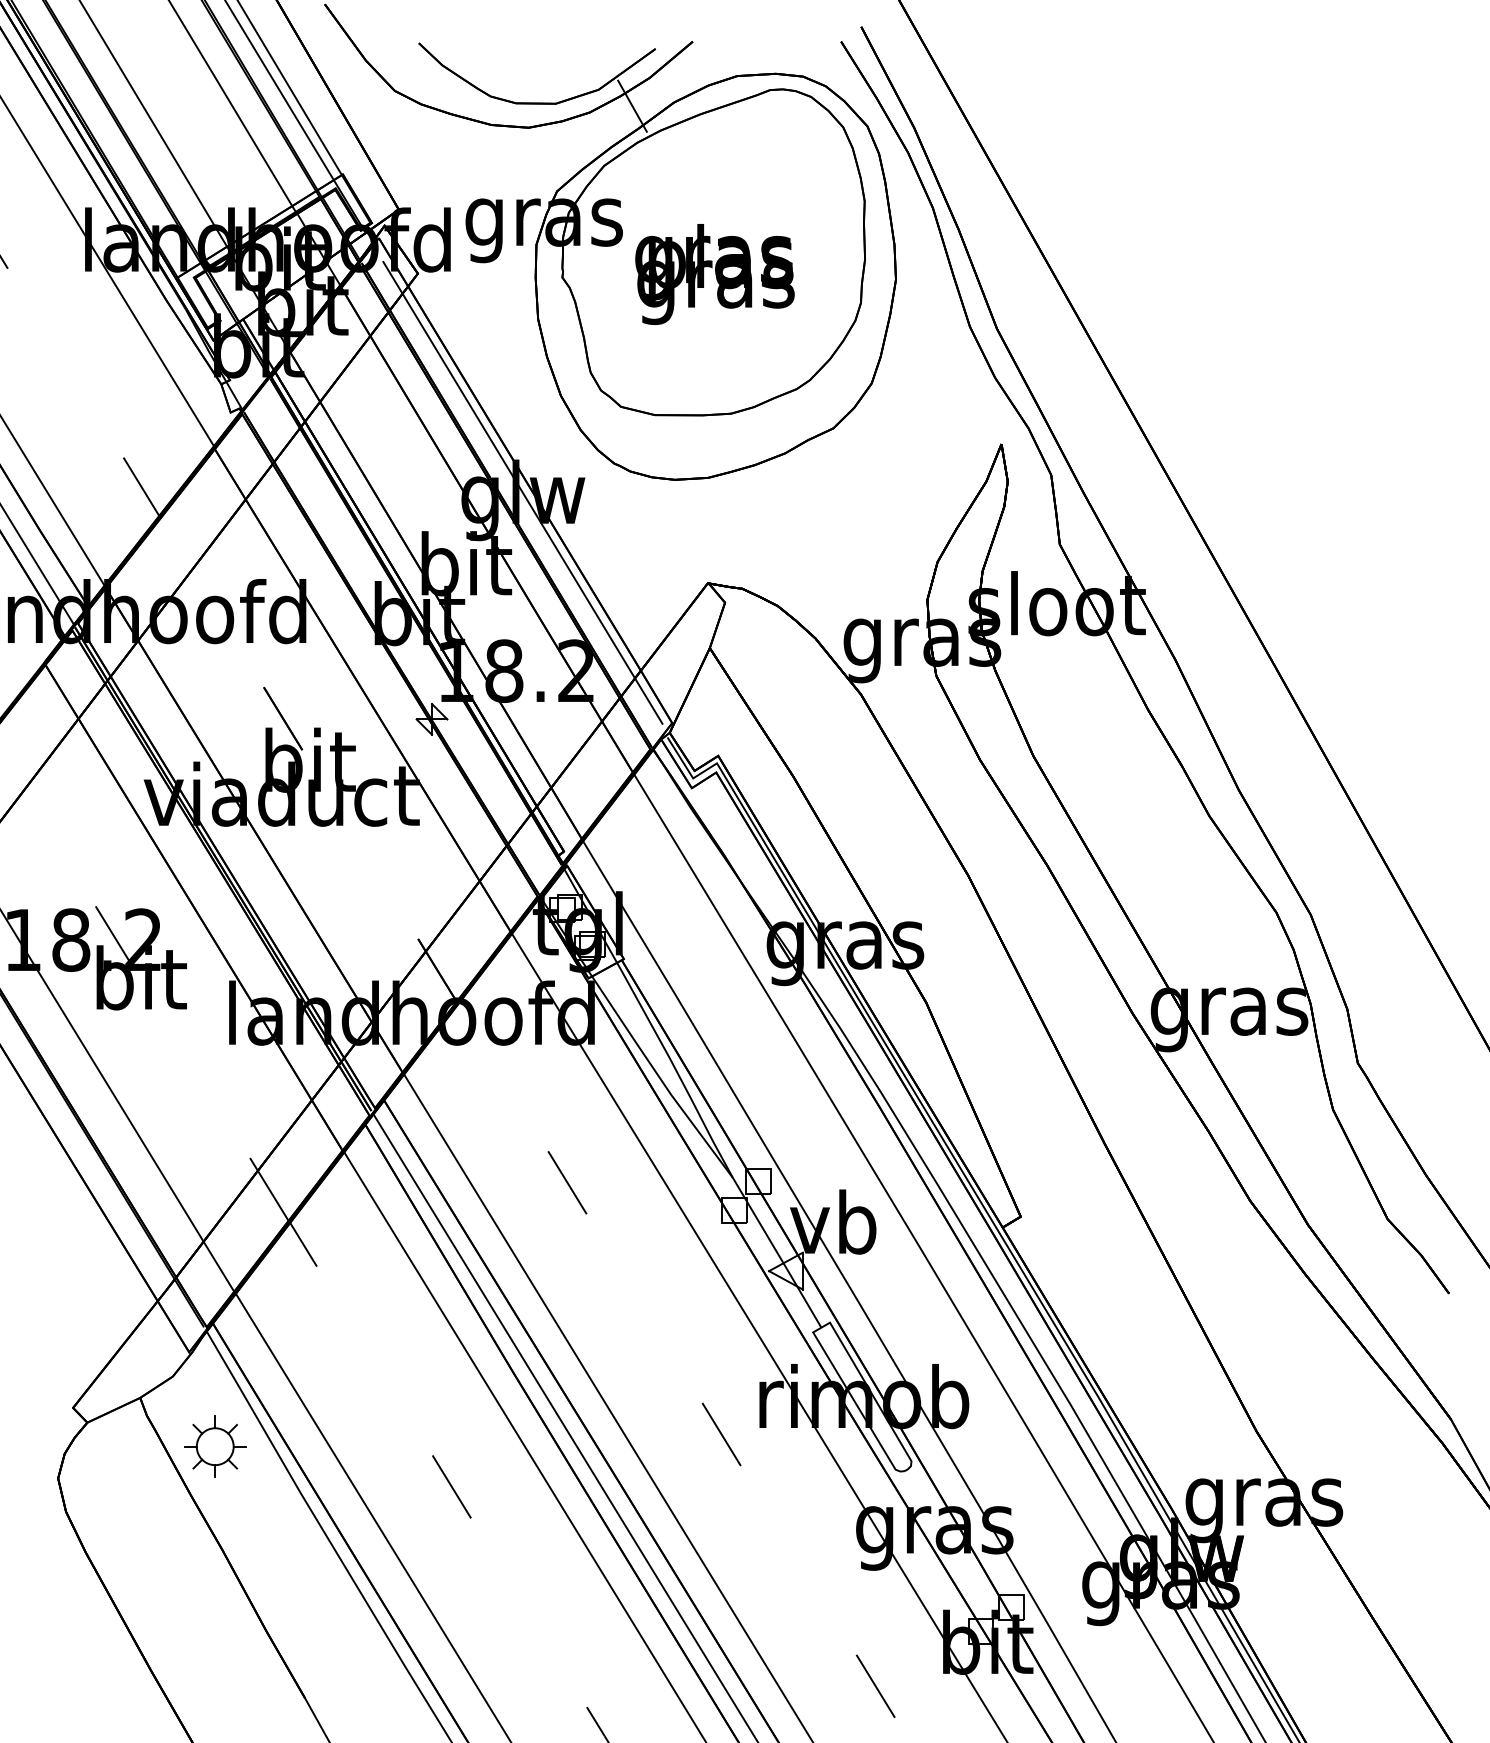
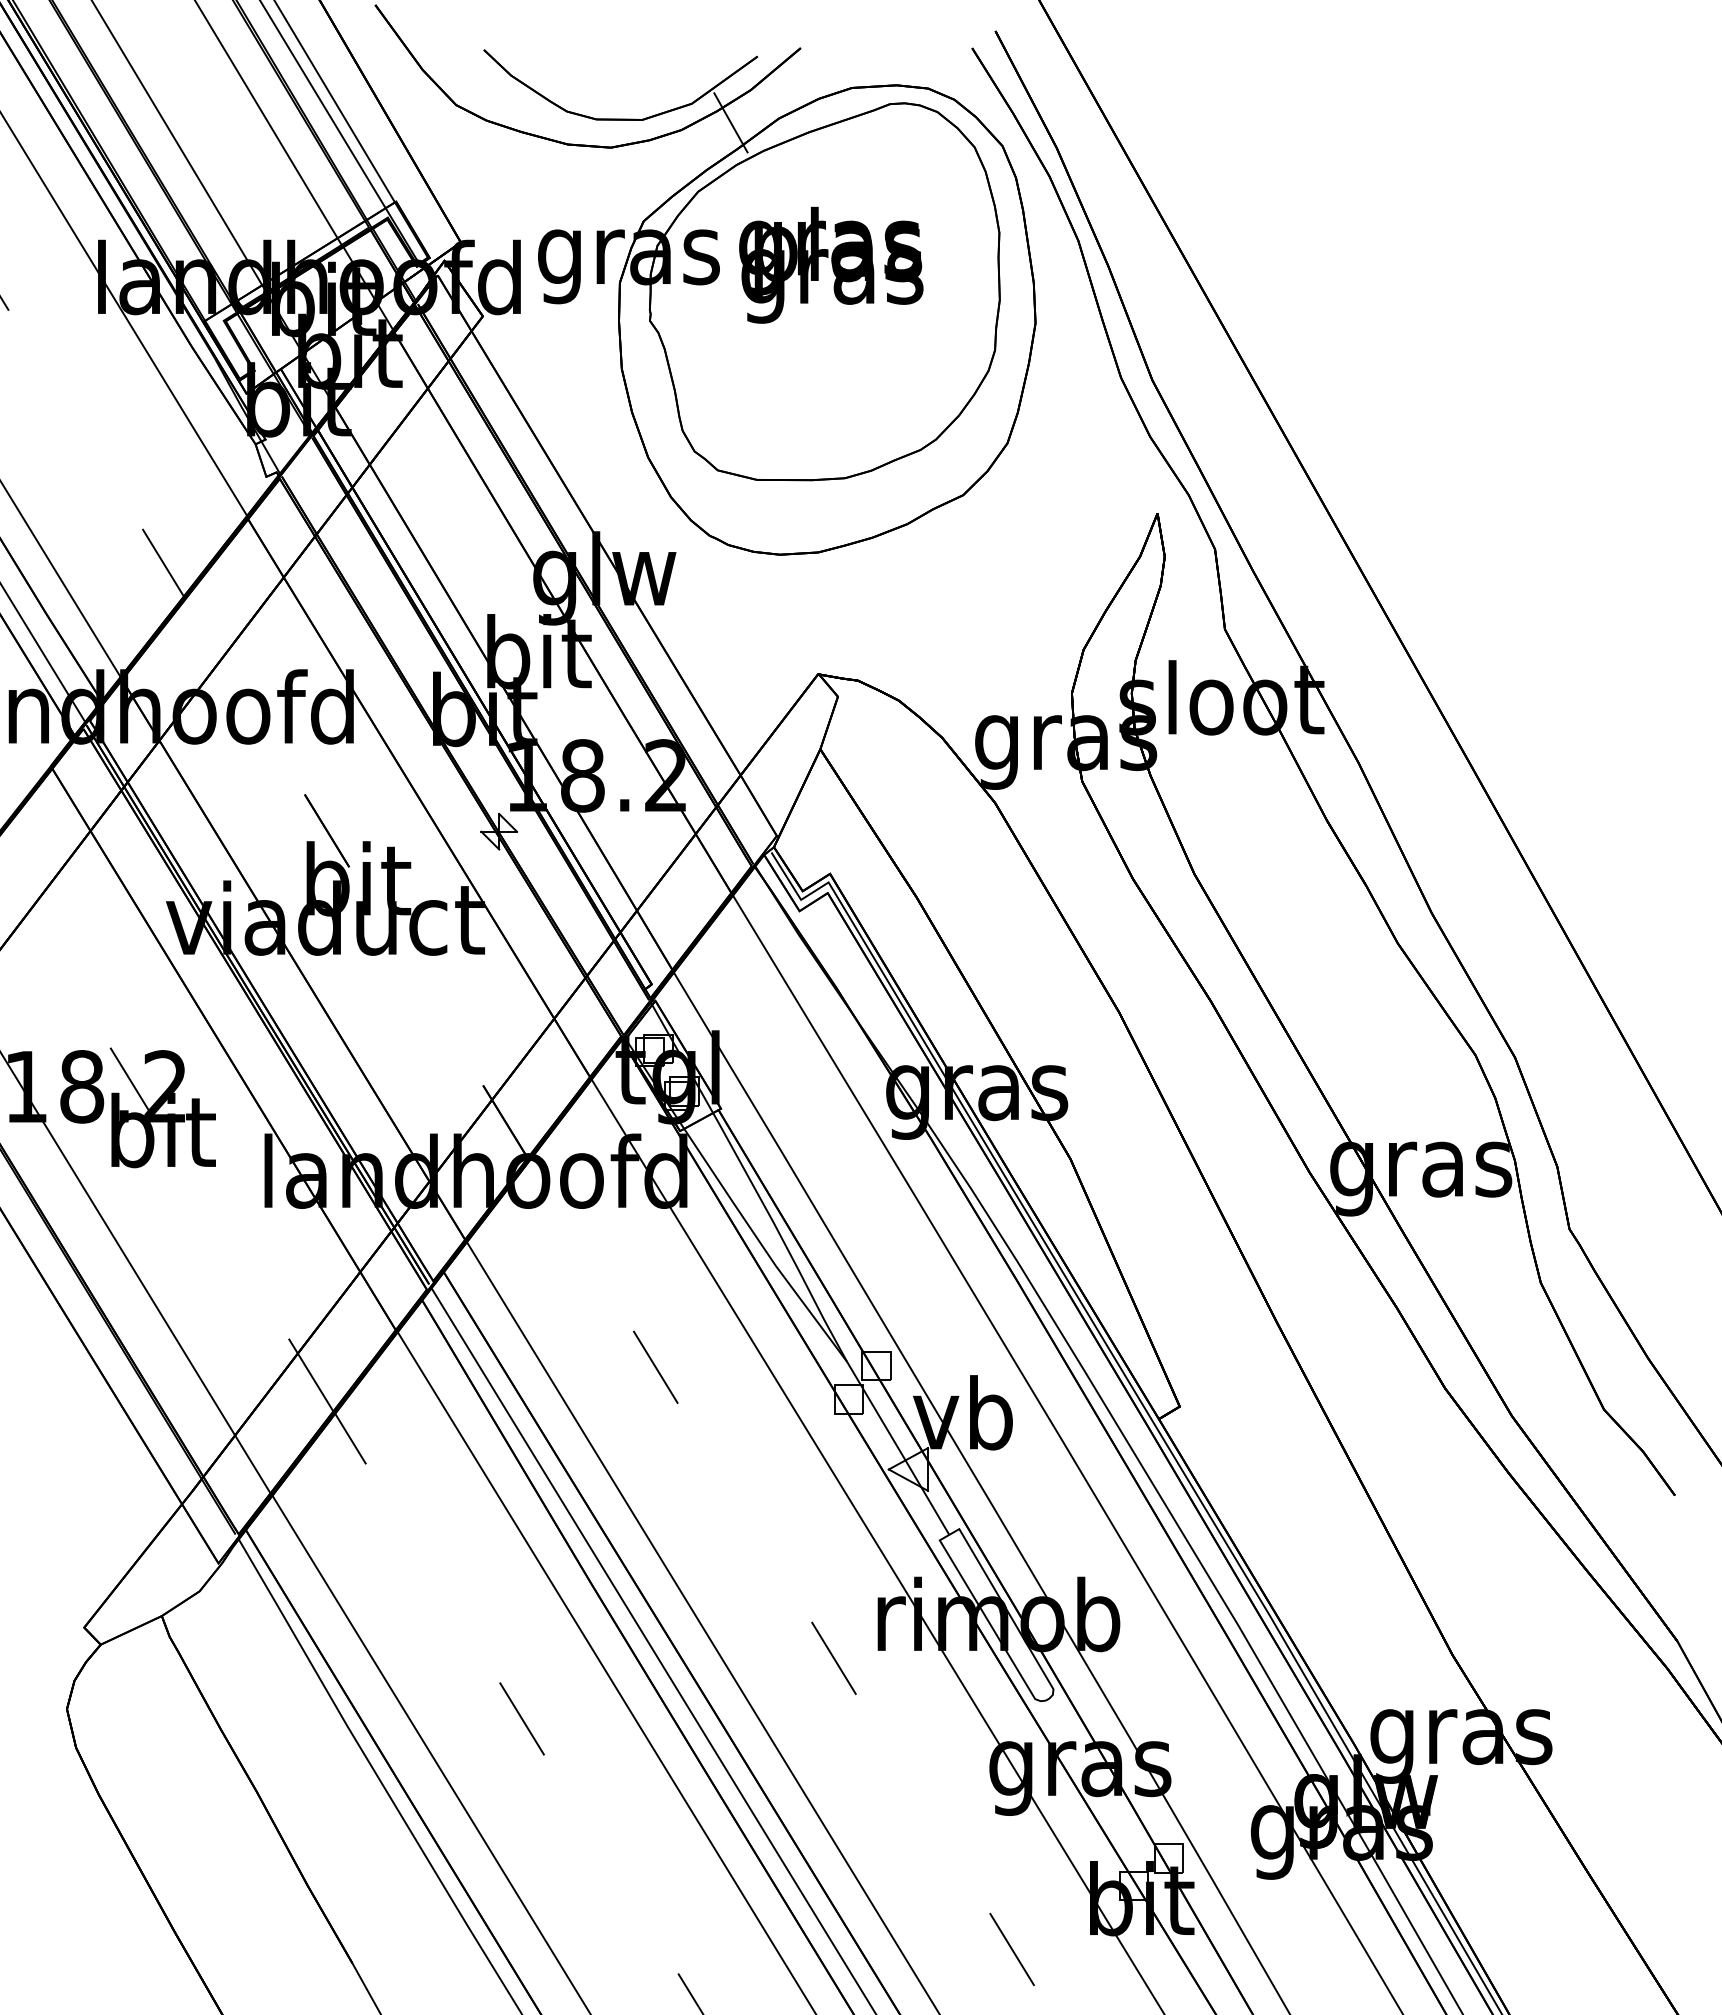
text: (715, 273) -> (831, 264), moved
line: (522, 492) -> (603, 569), removed
part: (215, 1446) -> (248, 1672), removed

